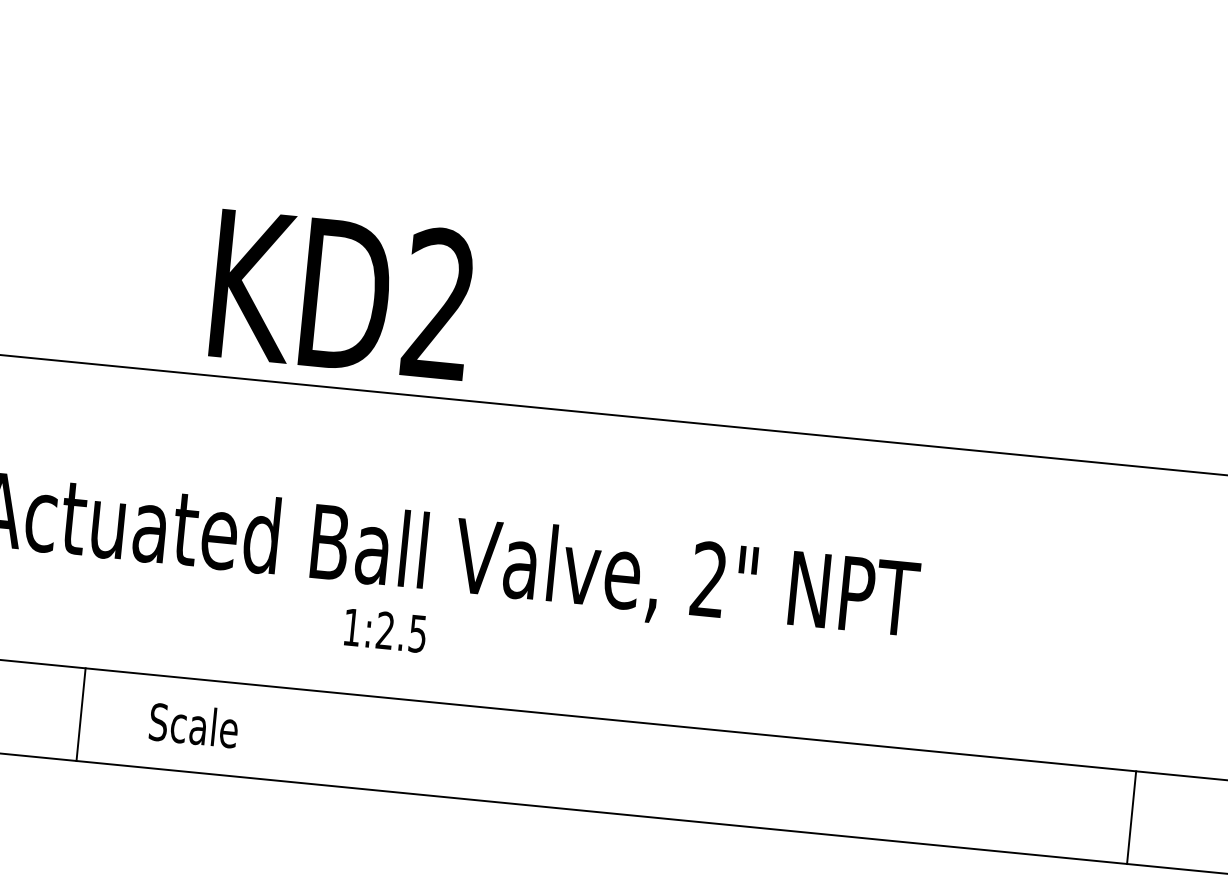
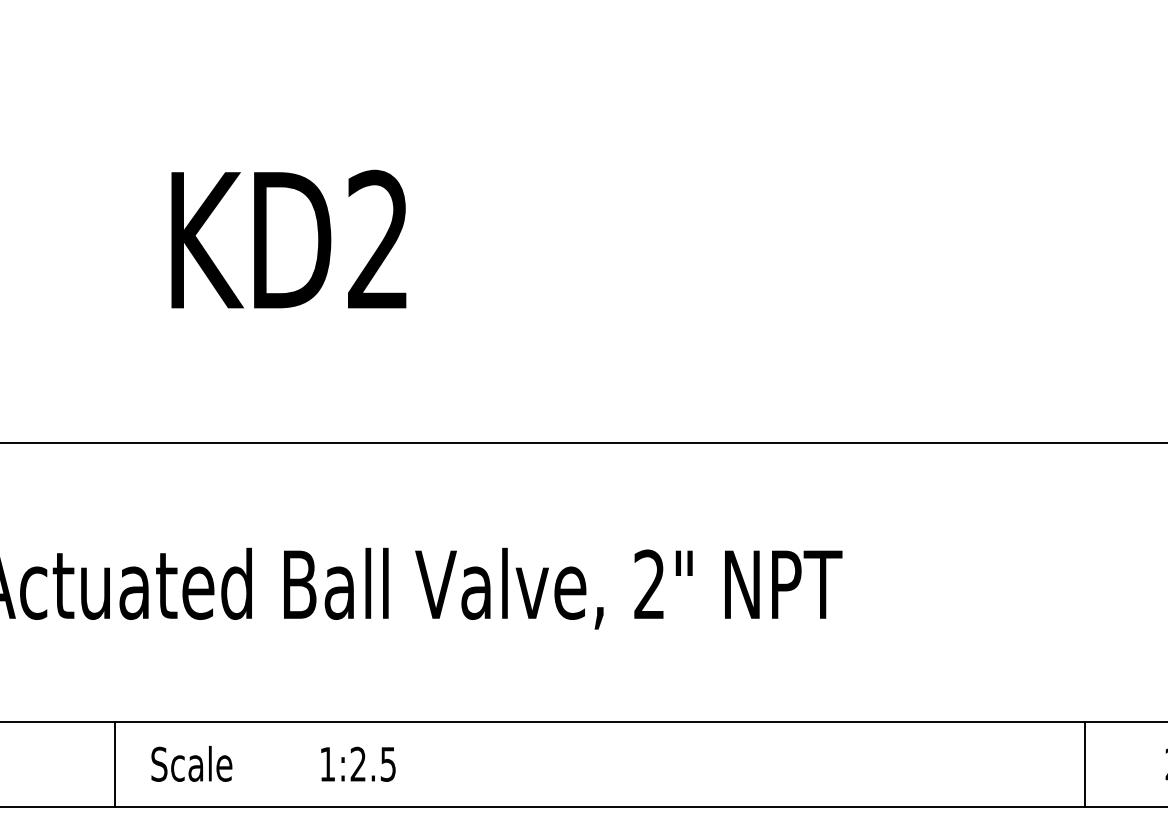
text: (342, 292) -> (288, 238), moved
text: (385, 629) -> (358, 763), moved
line: (80, 714) -> (114, 764), moved
line: (1131, 817) -> (1085, 764), moved

